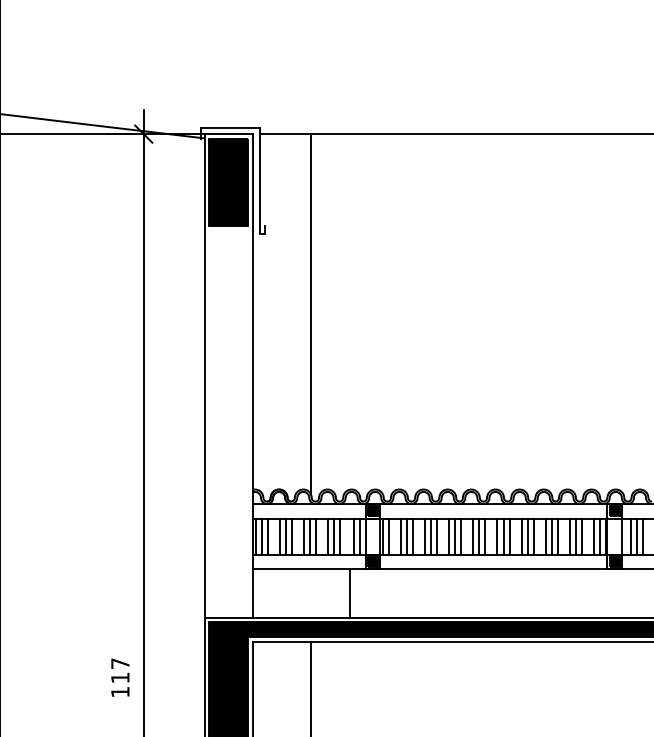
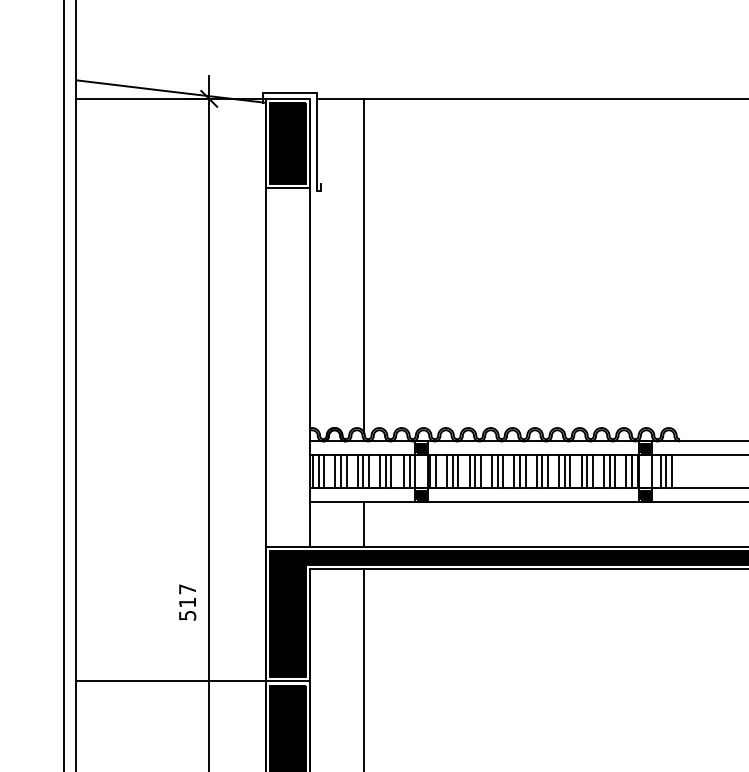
line: (228, 230) -> (287, 188), added
line: (350, 592) -> (364, 523), moved
text: (120, 691) -> (187, 615), 117 -> 517

